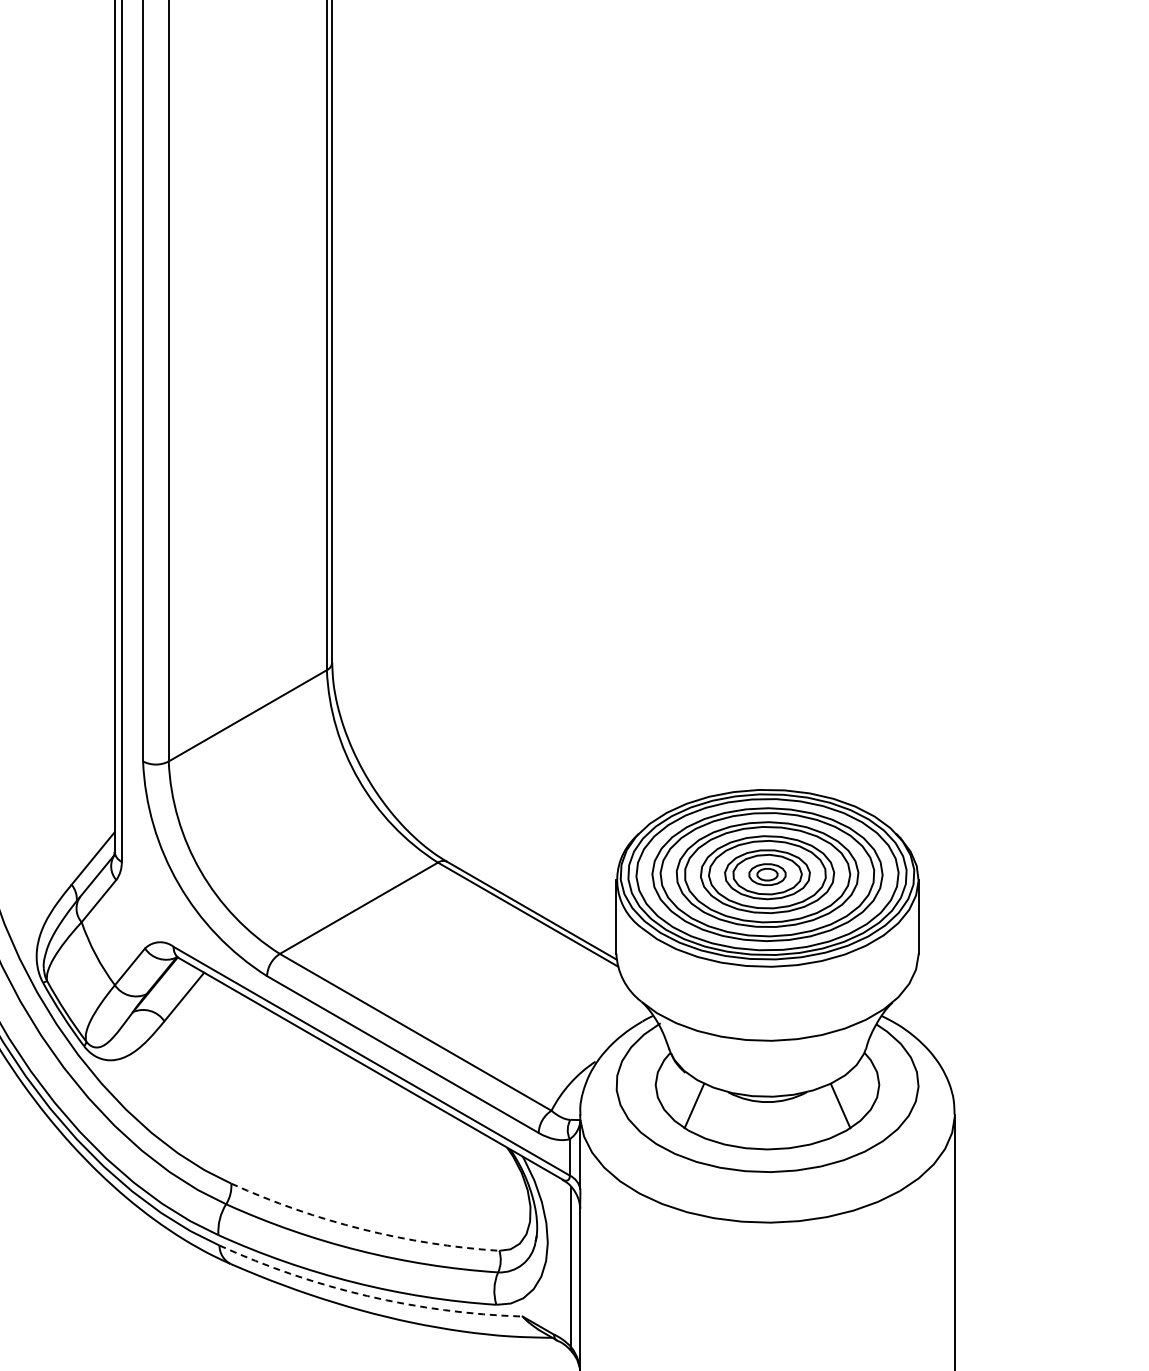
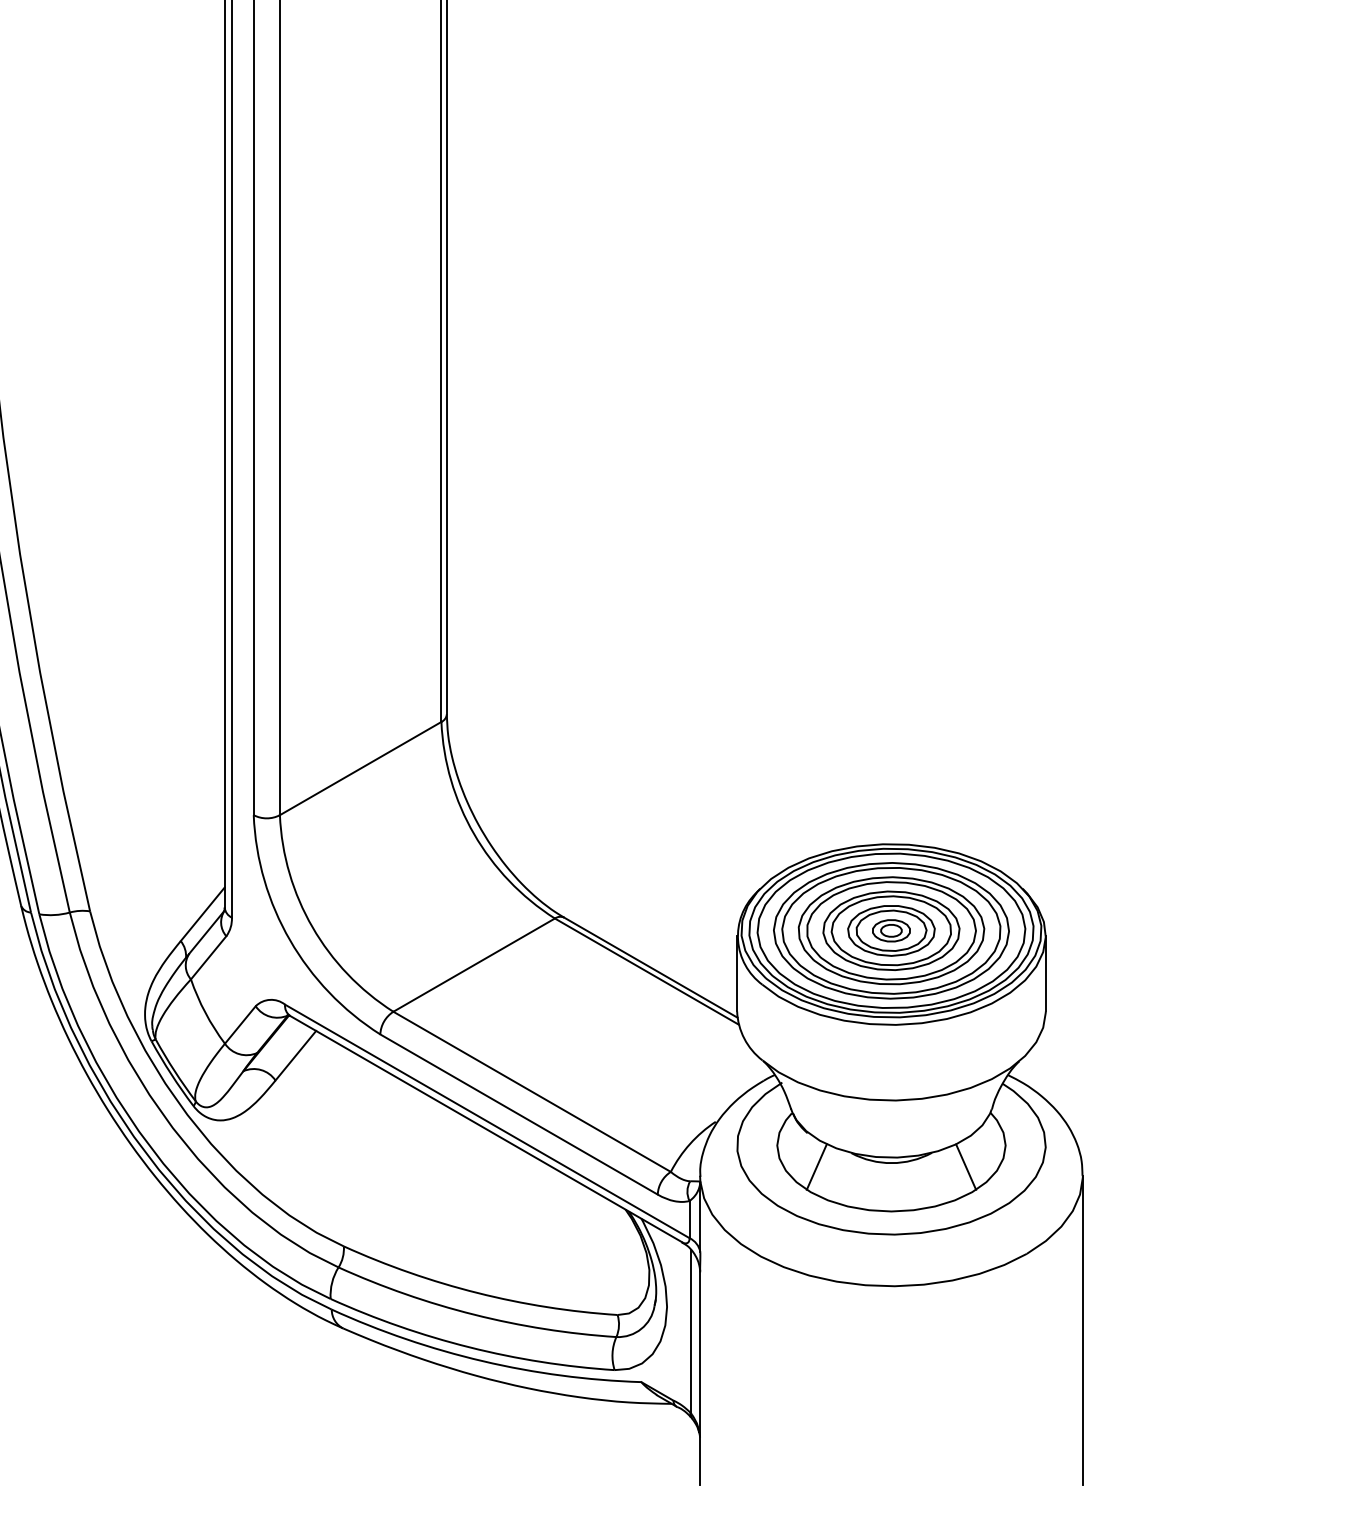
arc: (362, 1229) -> (477, 1293), dashed -> solid
arc: (367, 1296) -> (482, 1361), dashed -> solid

